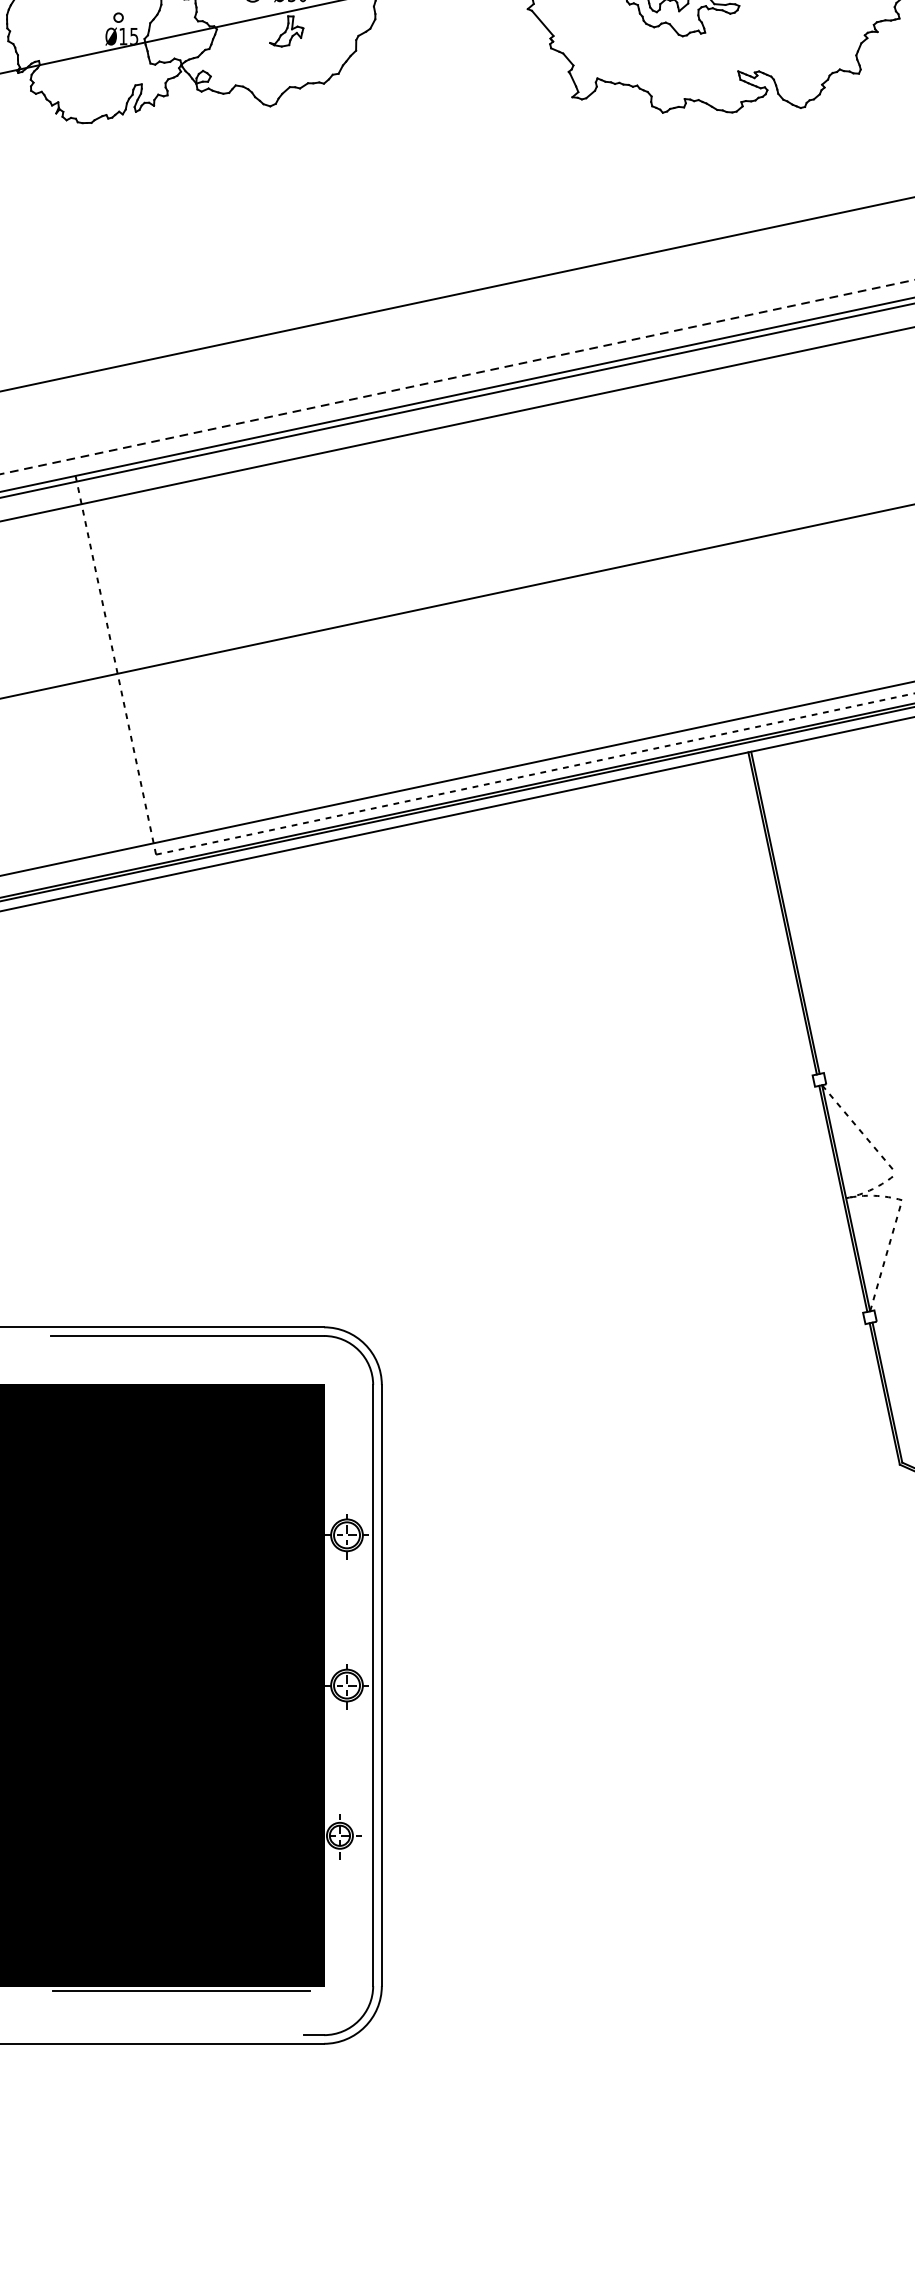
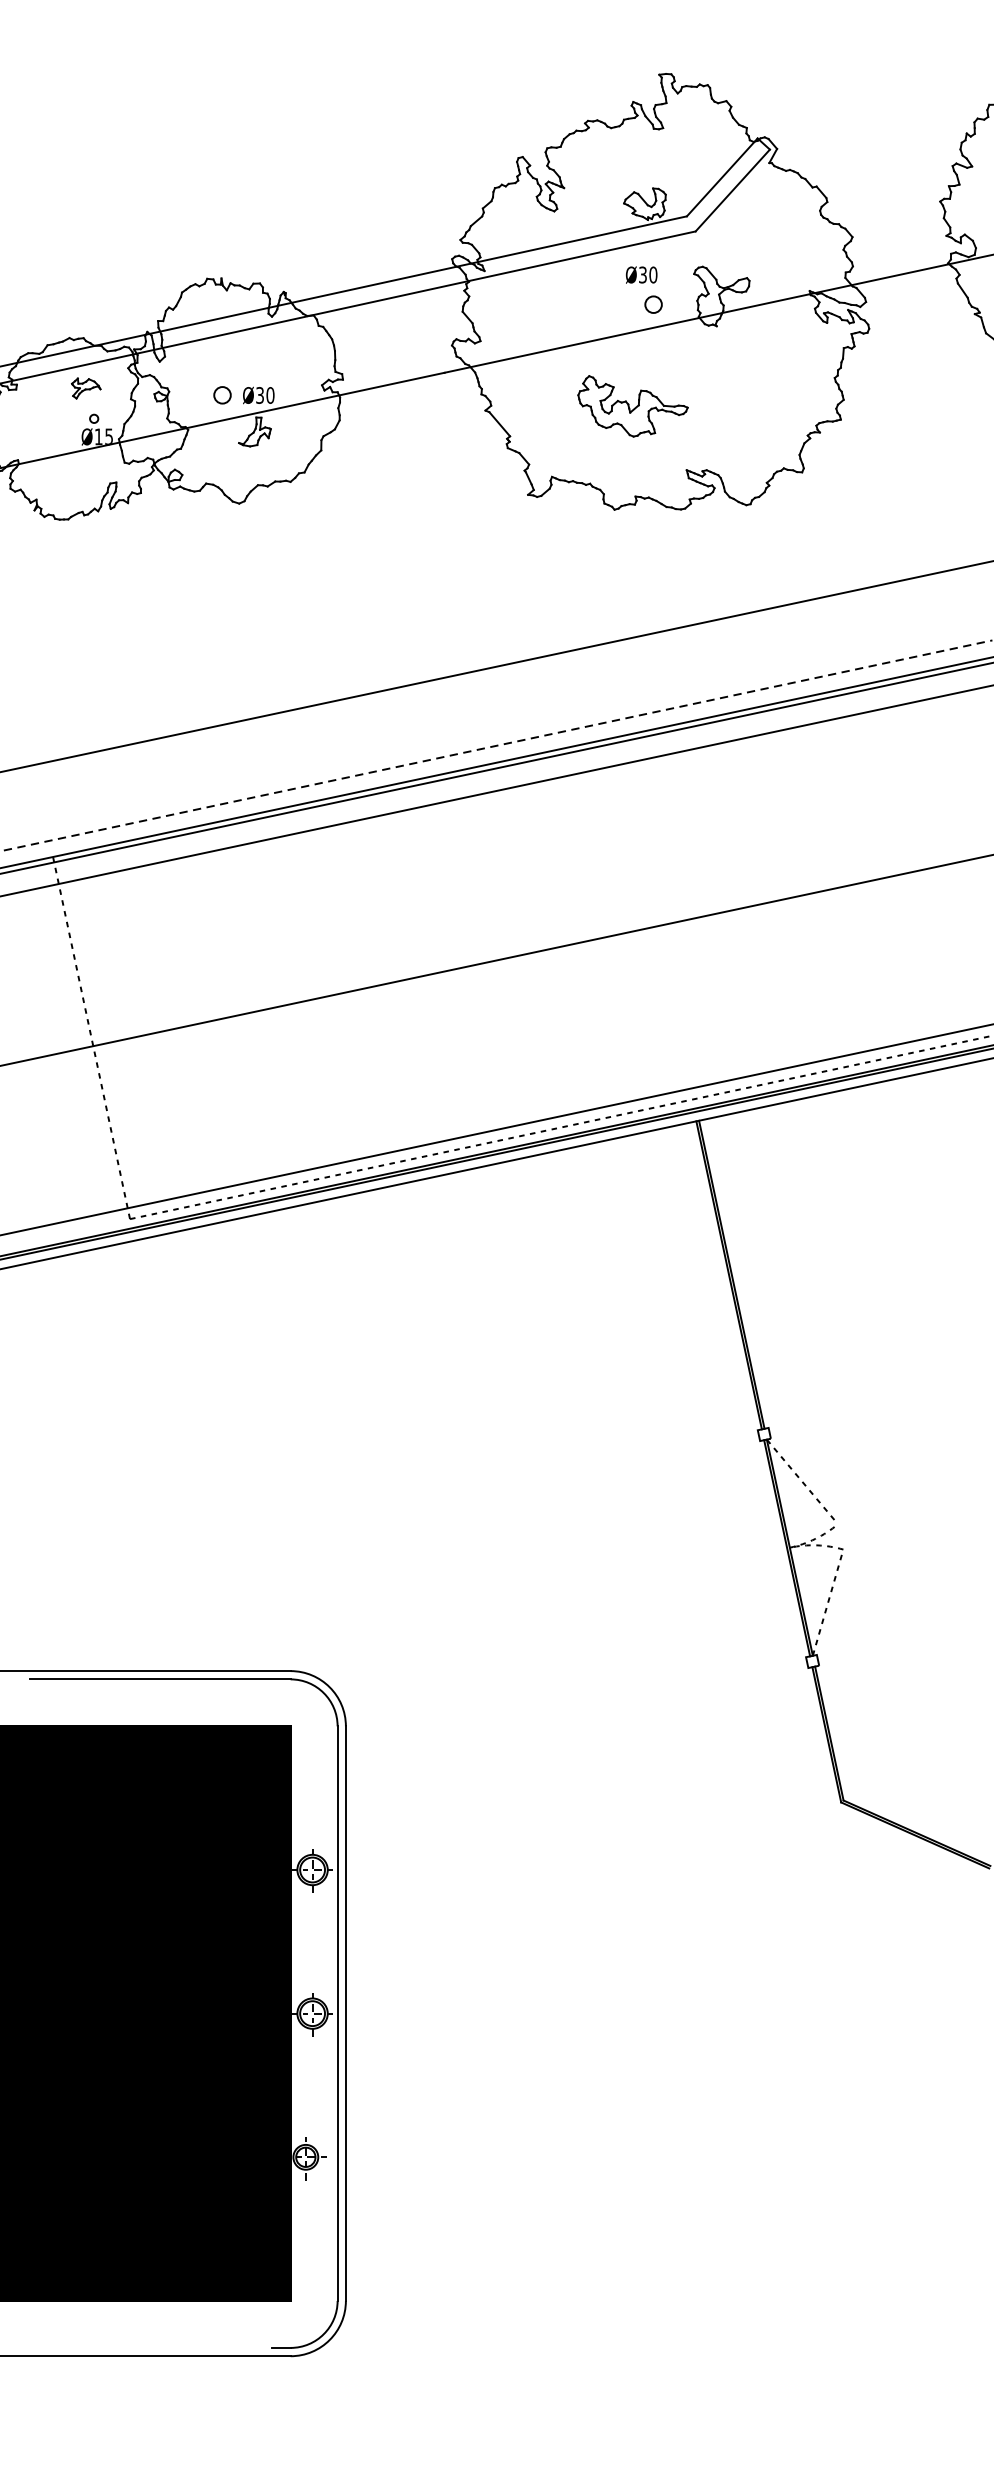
line: (180, 1990) -> (153, 2305), removed

